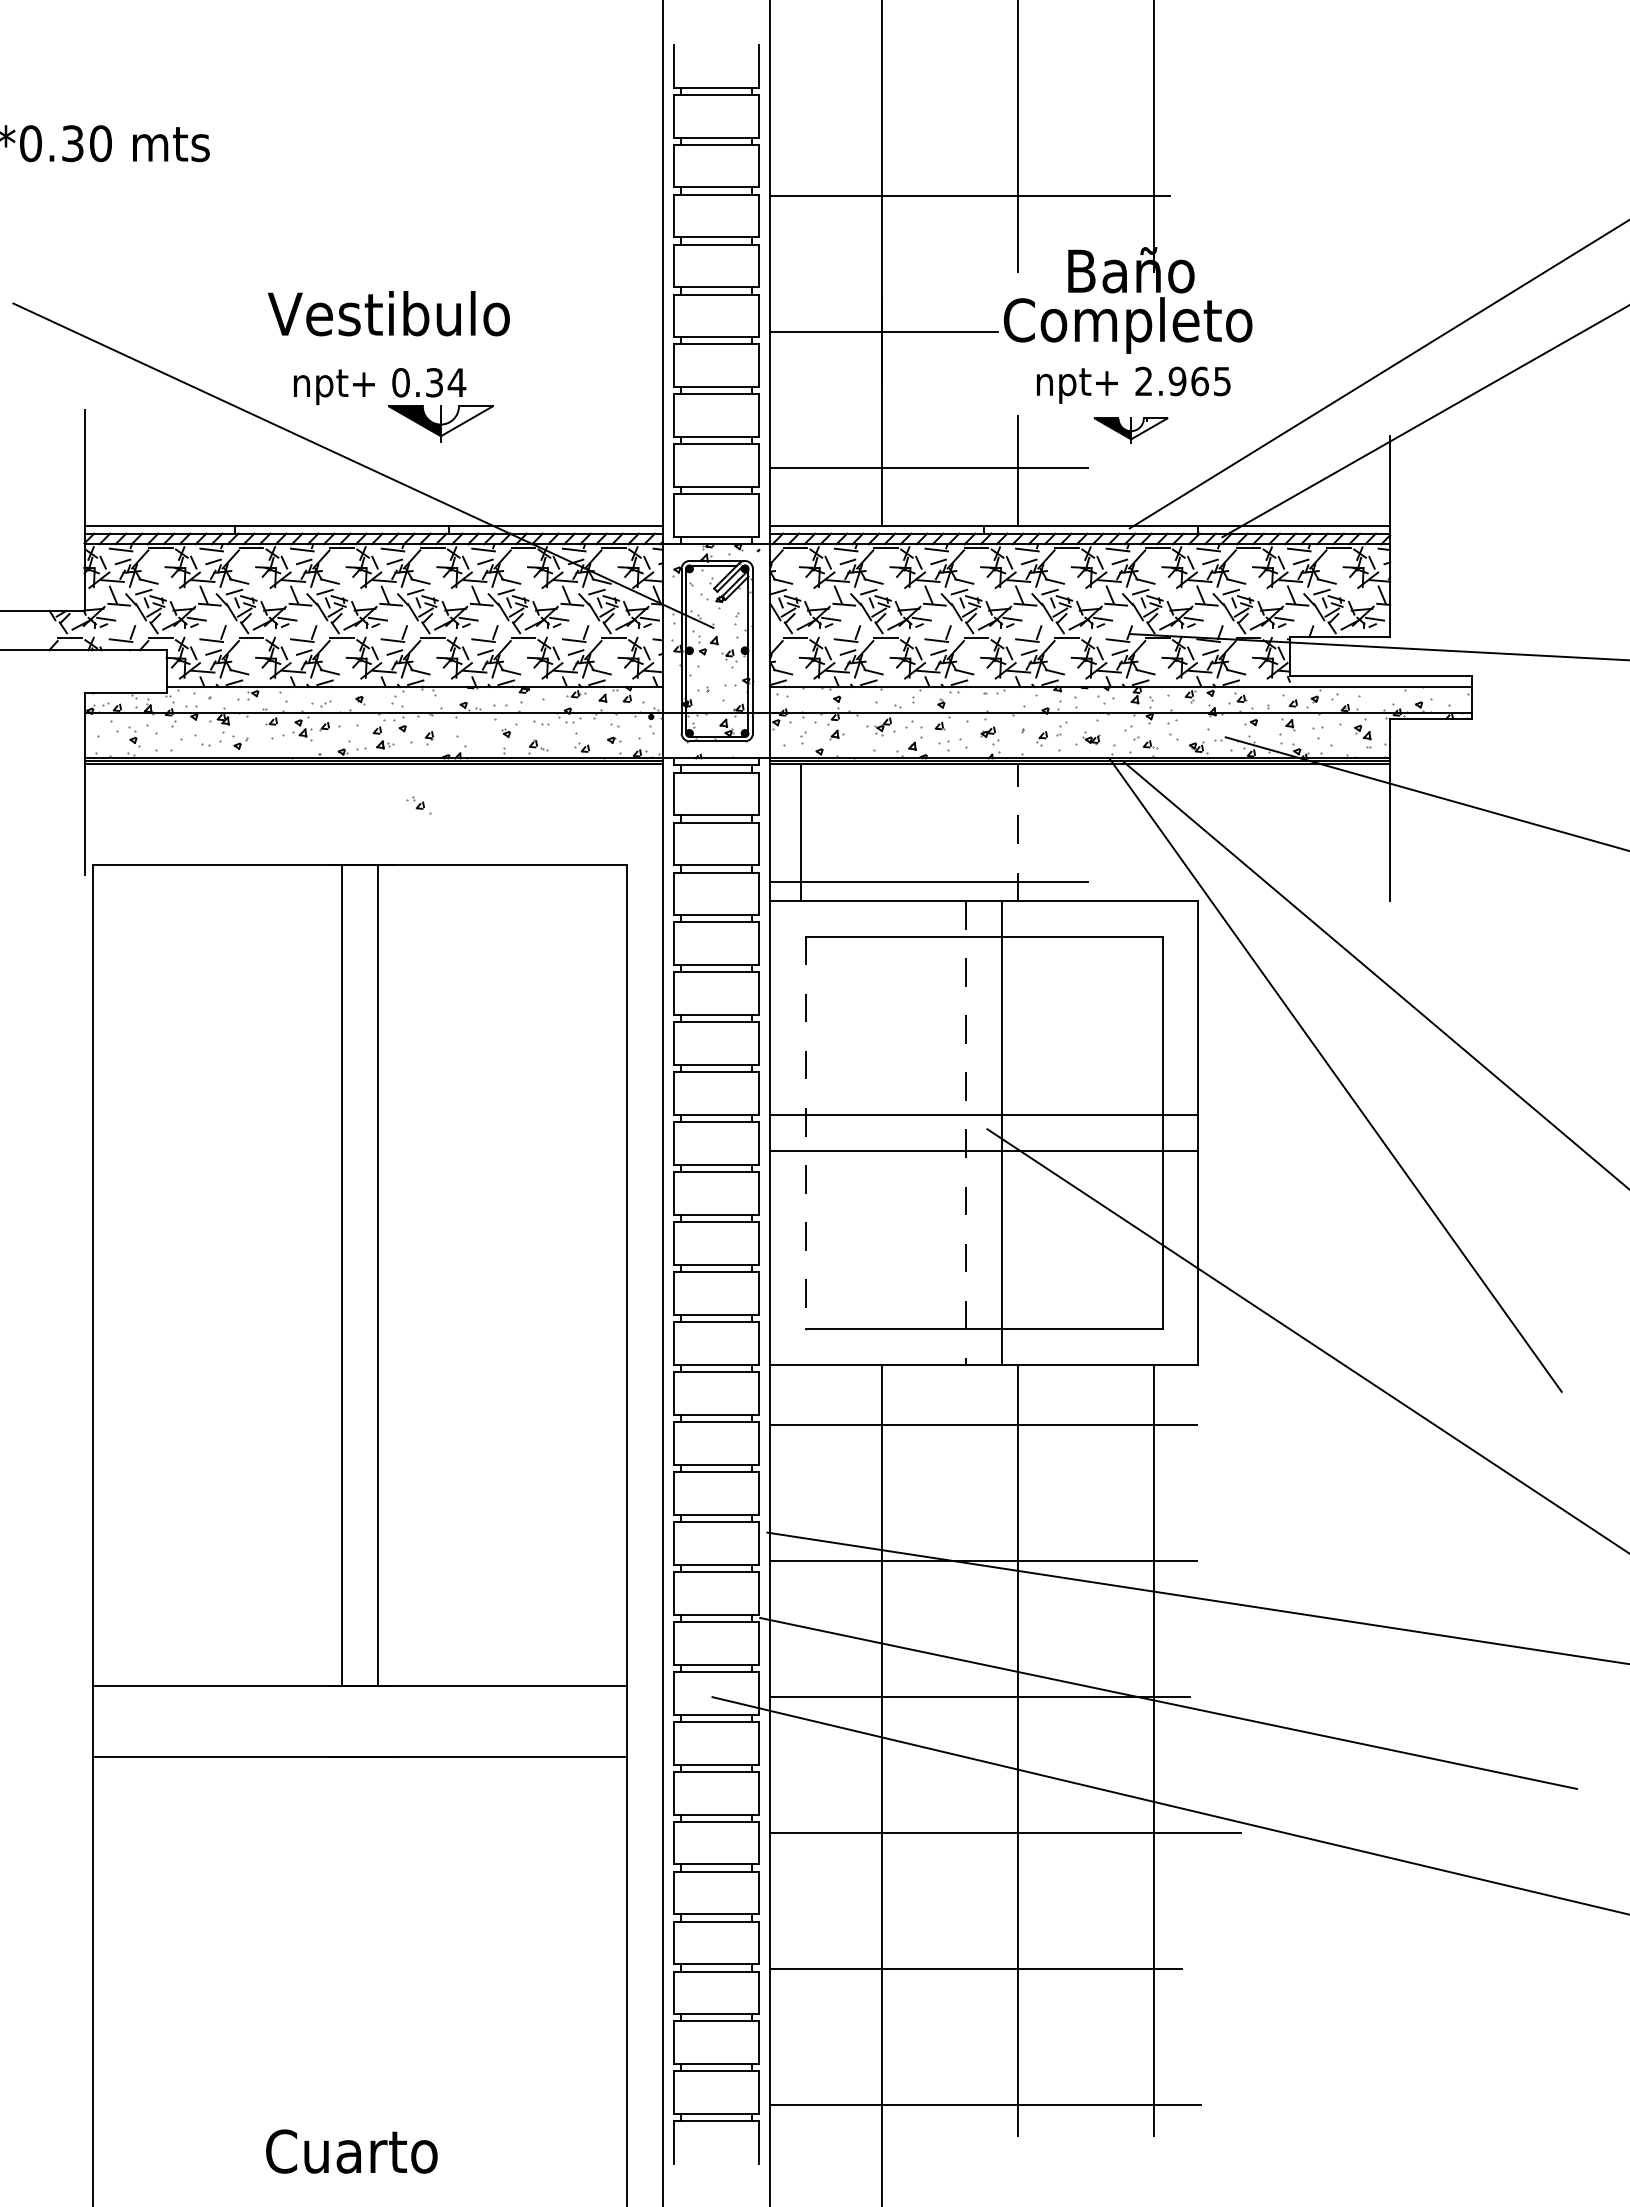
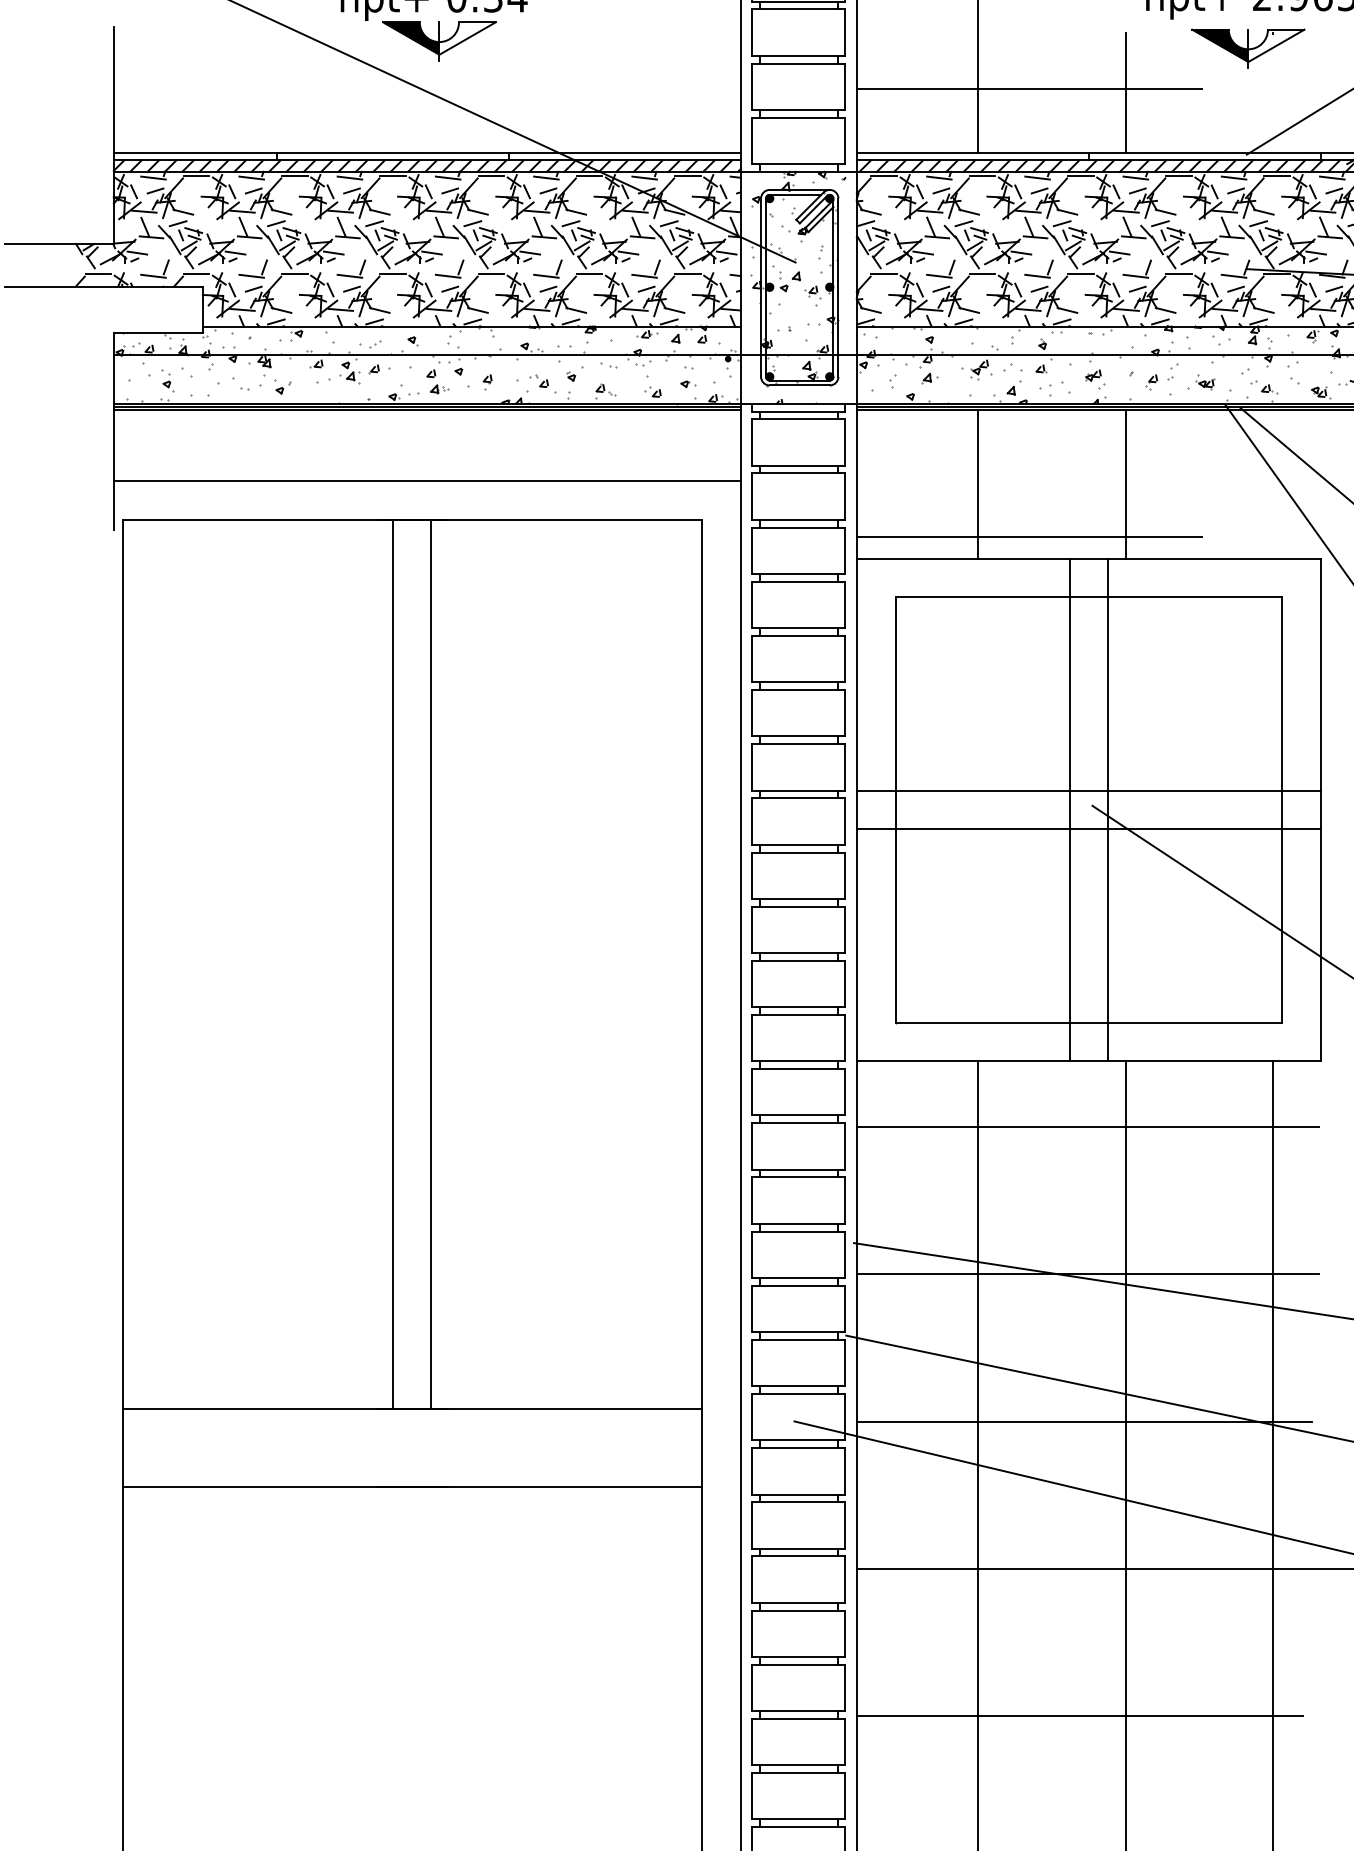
part: (440, 423) -> (439, 40), moved
part: (1130, 430) -> (1247, 48), size x1.43
part: (418, 805) -> (541, 383), moved
line: (373, 829) -> (427, 480), added
line: (801, 832) -> (978, 484), moved
line: (1017, 832) -> (1125, 484), dashed -> solid
line: (805, 1133) -> (895, 810), dashed -> solid
line: (966, 1133) -> (1069, 810), dashed -> solid

